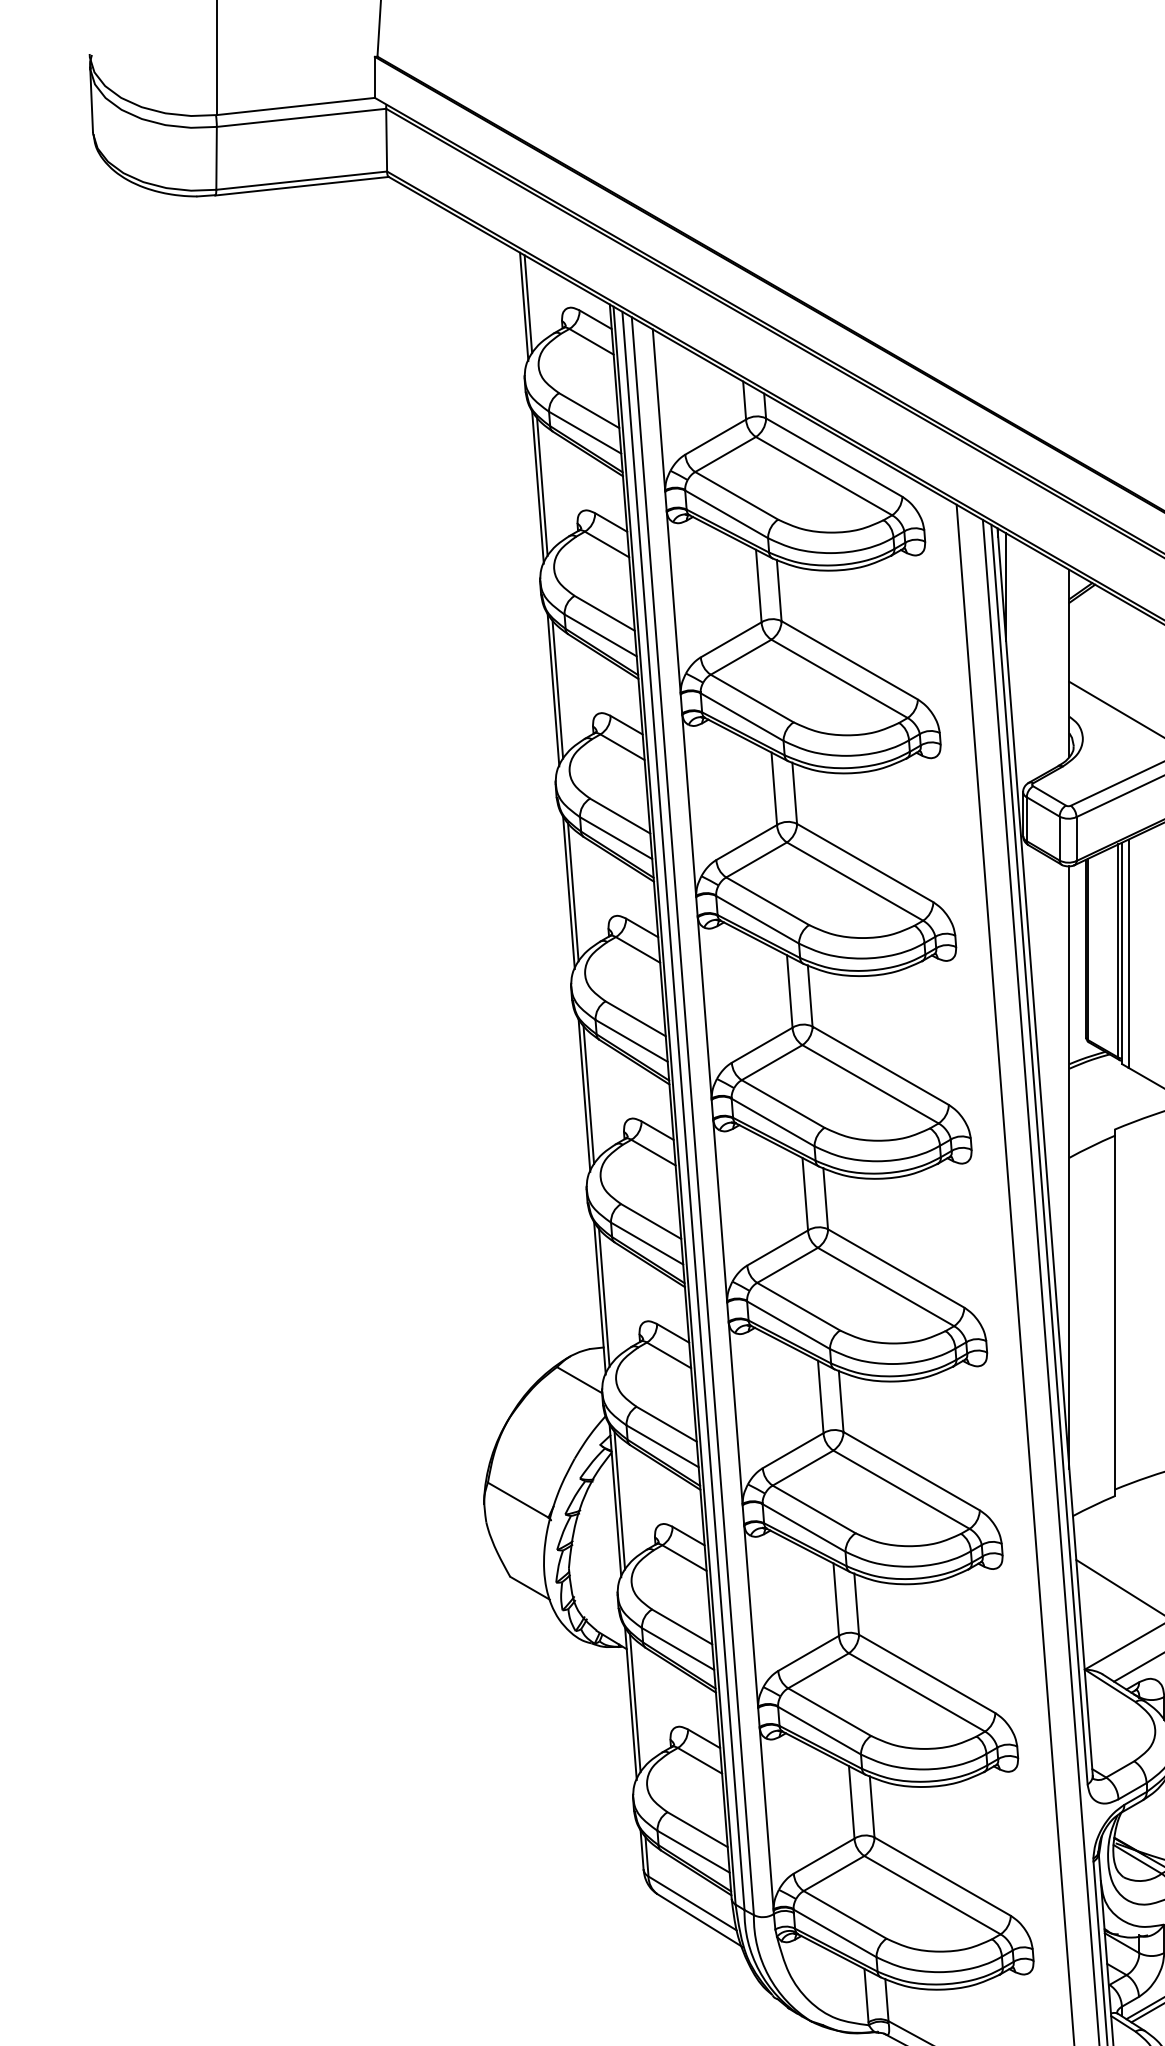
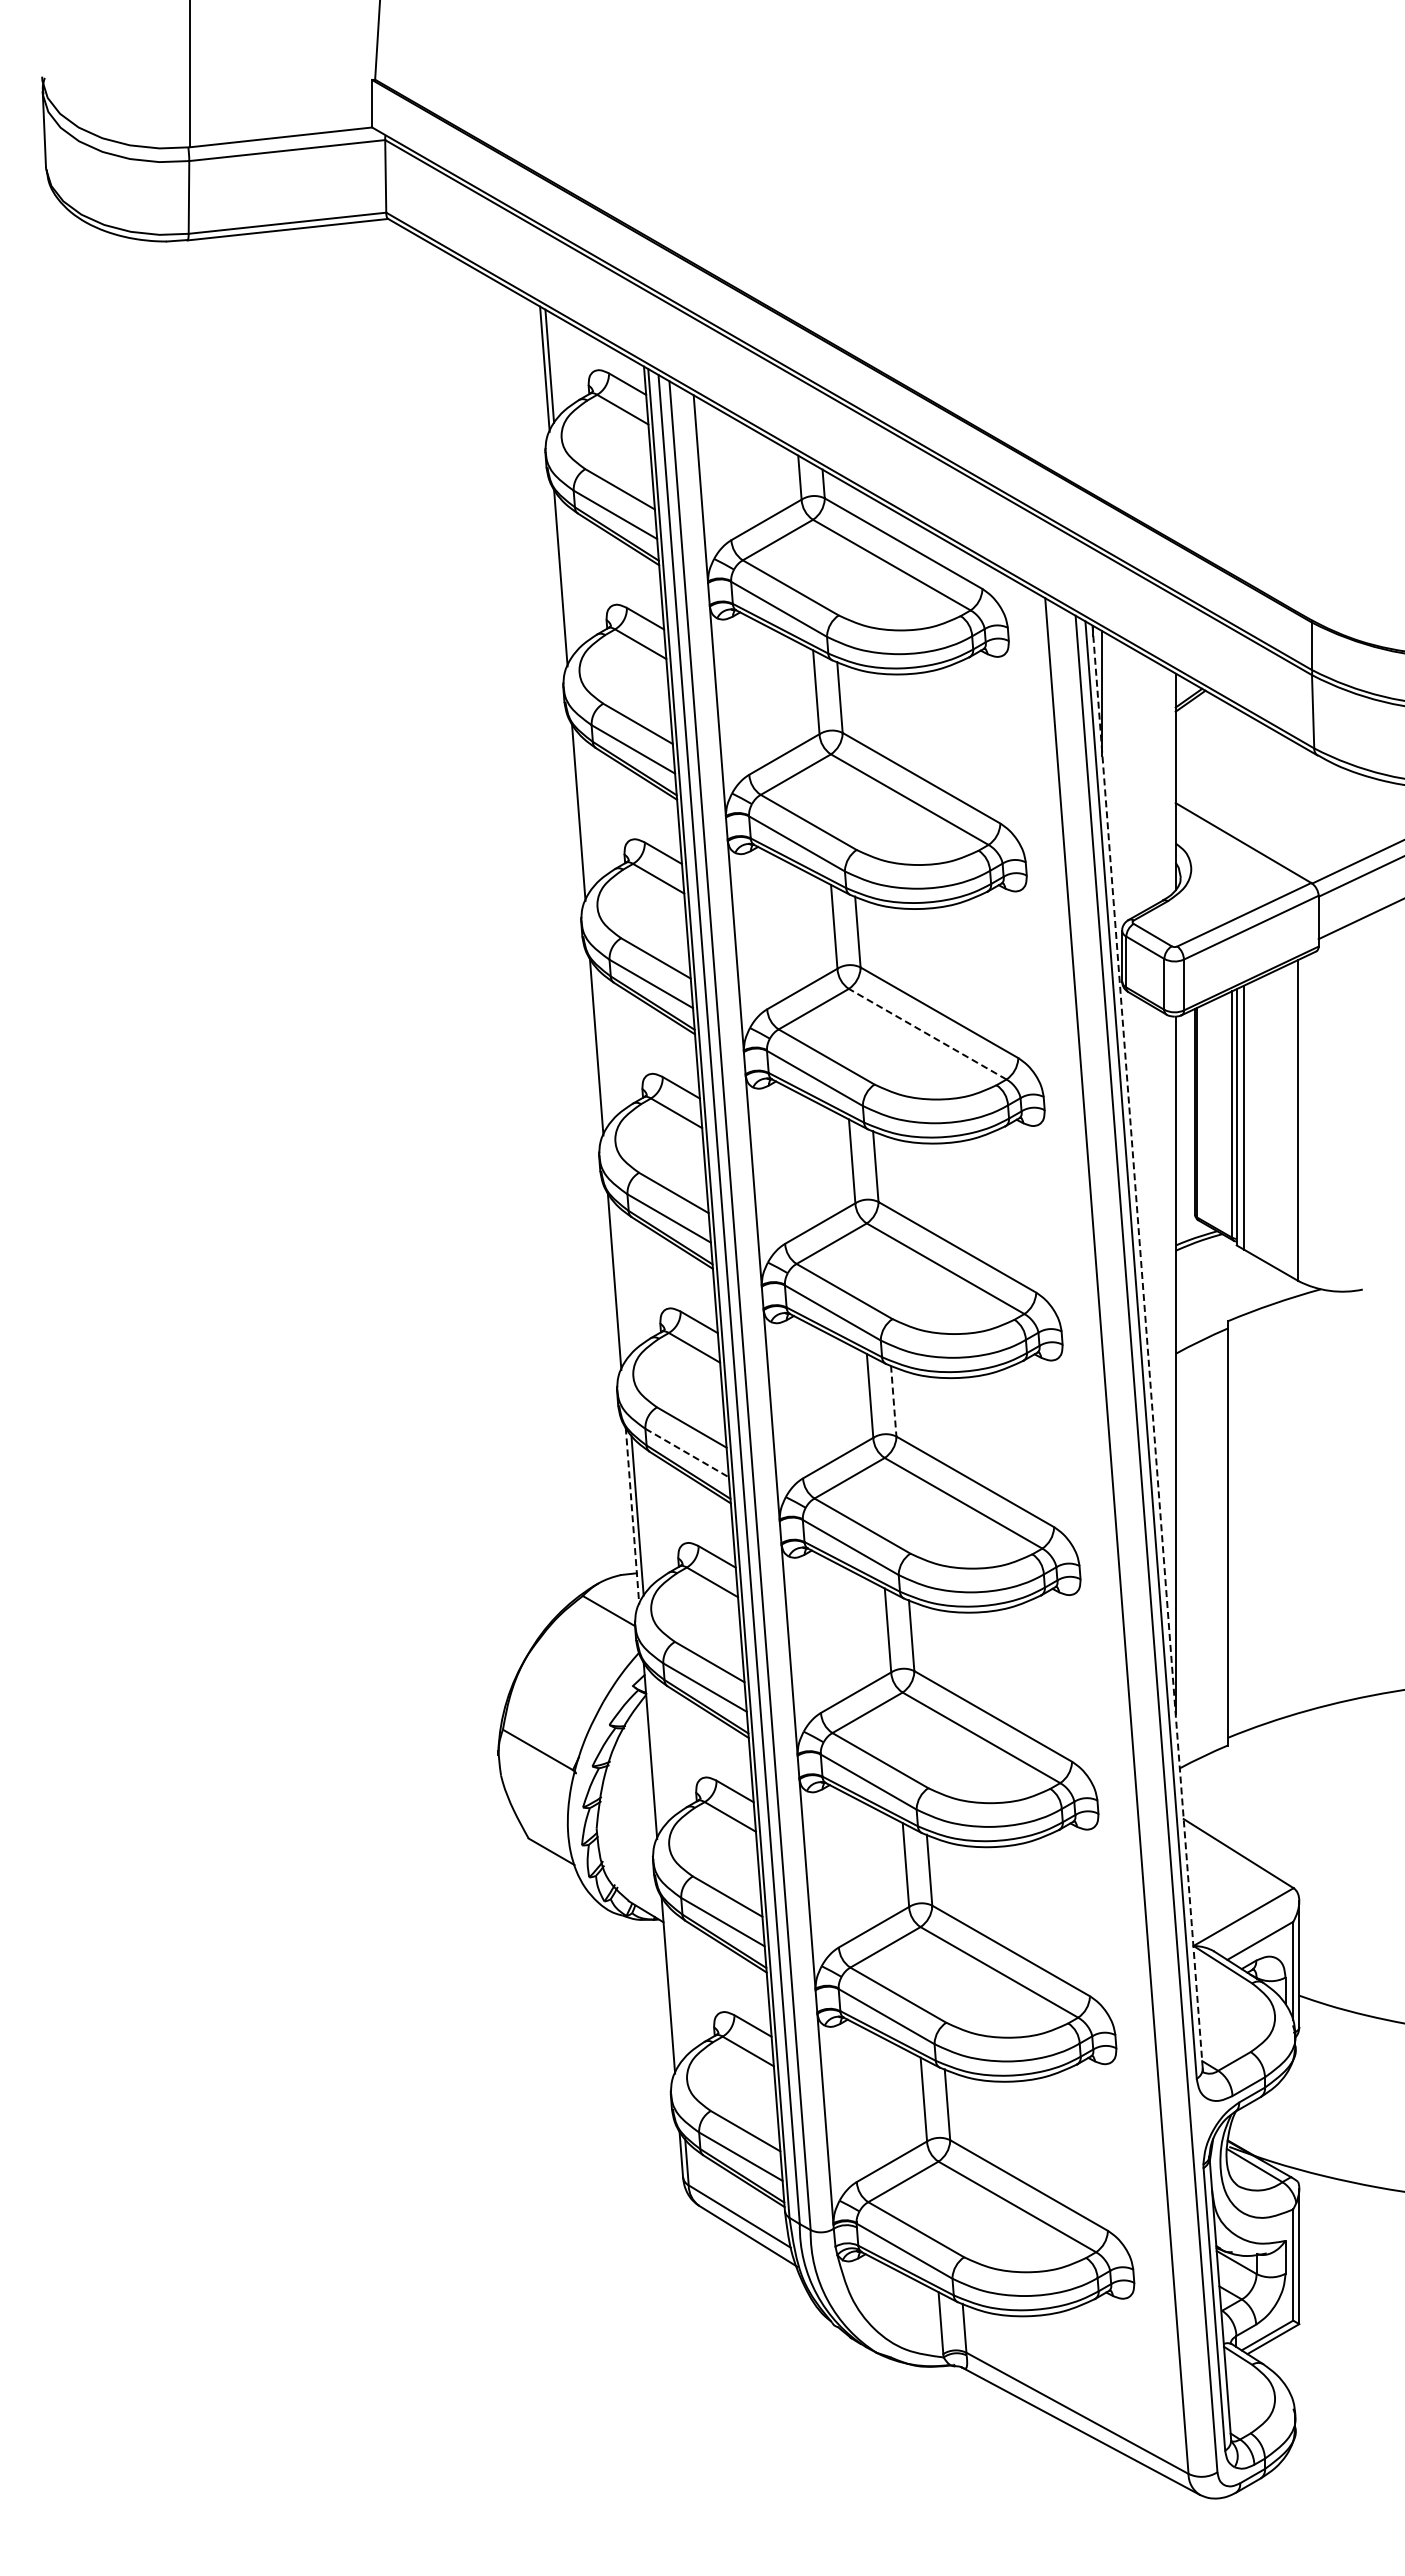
line: (542, 486) -> (565, 577), removed
line: (557, 689) -> (583, 811), removed
line: (854, 881) -> (927, 1034), solid -> dashed
line: (573, 892) -> (601, 1046), removed
line: (588, 1094) -> (619, 1280), removed
line: (1045, 1152) -> (1147, 1347), solid -> dashed
line: (825, 1199) -> (893, 1401), solid -> dashed
line: (647, 1243) -> (687, 1453), solid -> dashed
line: (599, 1298) -> (632, 1516), solid -> dashed
line: (619, 1499) -> (655, 1749), removed
line: (635, 1702) -> (673, 1984), removed

